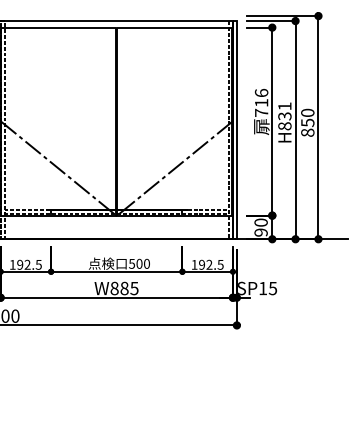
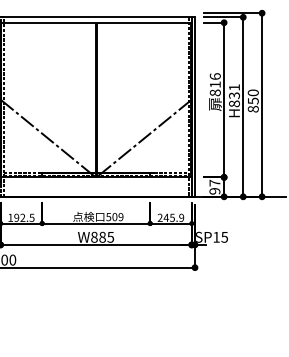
text: (261, 112) -> (215, 92), 716 -> 816
text: (260, 222) -> (214, 183), 90 -> 97
text: (146, 263) -> (120, 216), 500 -> 509
text: (207, 264) -> (170, 217), 192.5 -> 245.9

